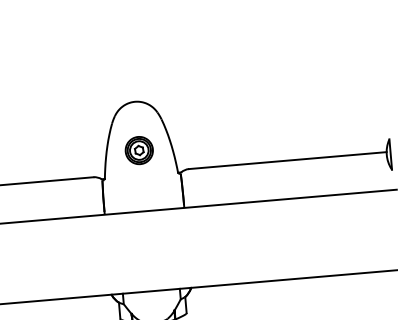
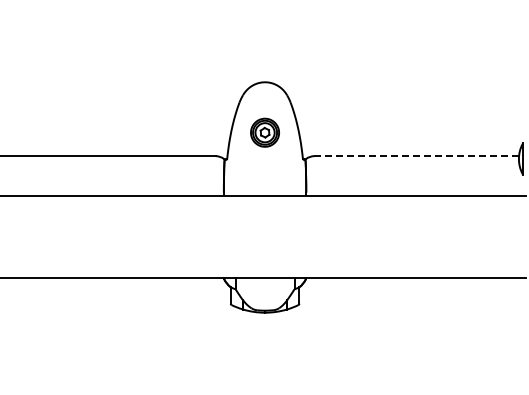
line: (288, 160) -> (417, 156), solid -> dashed

